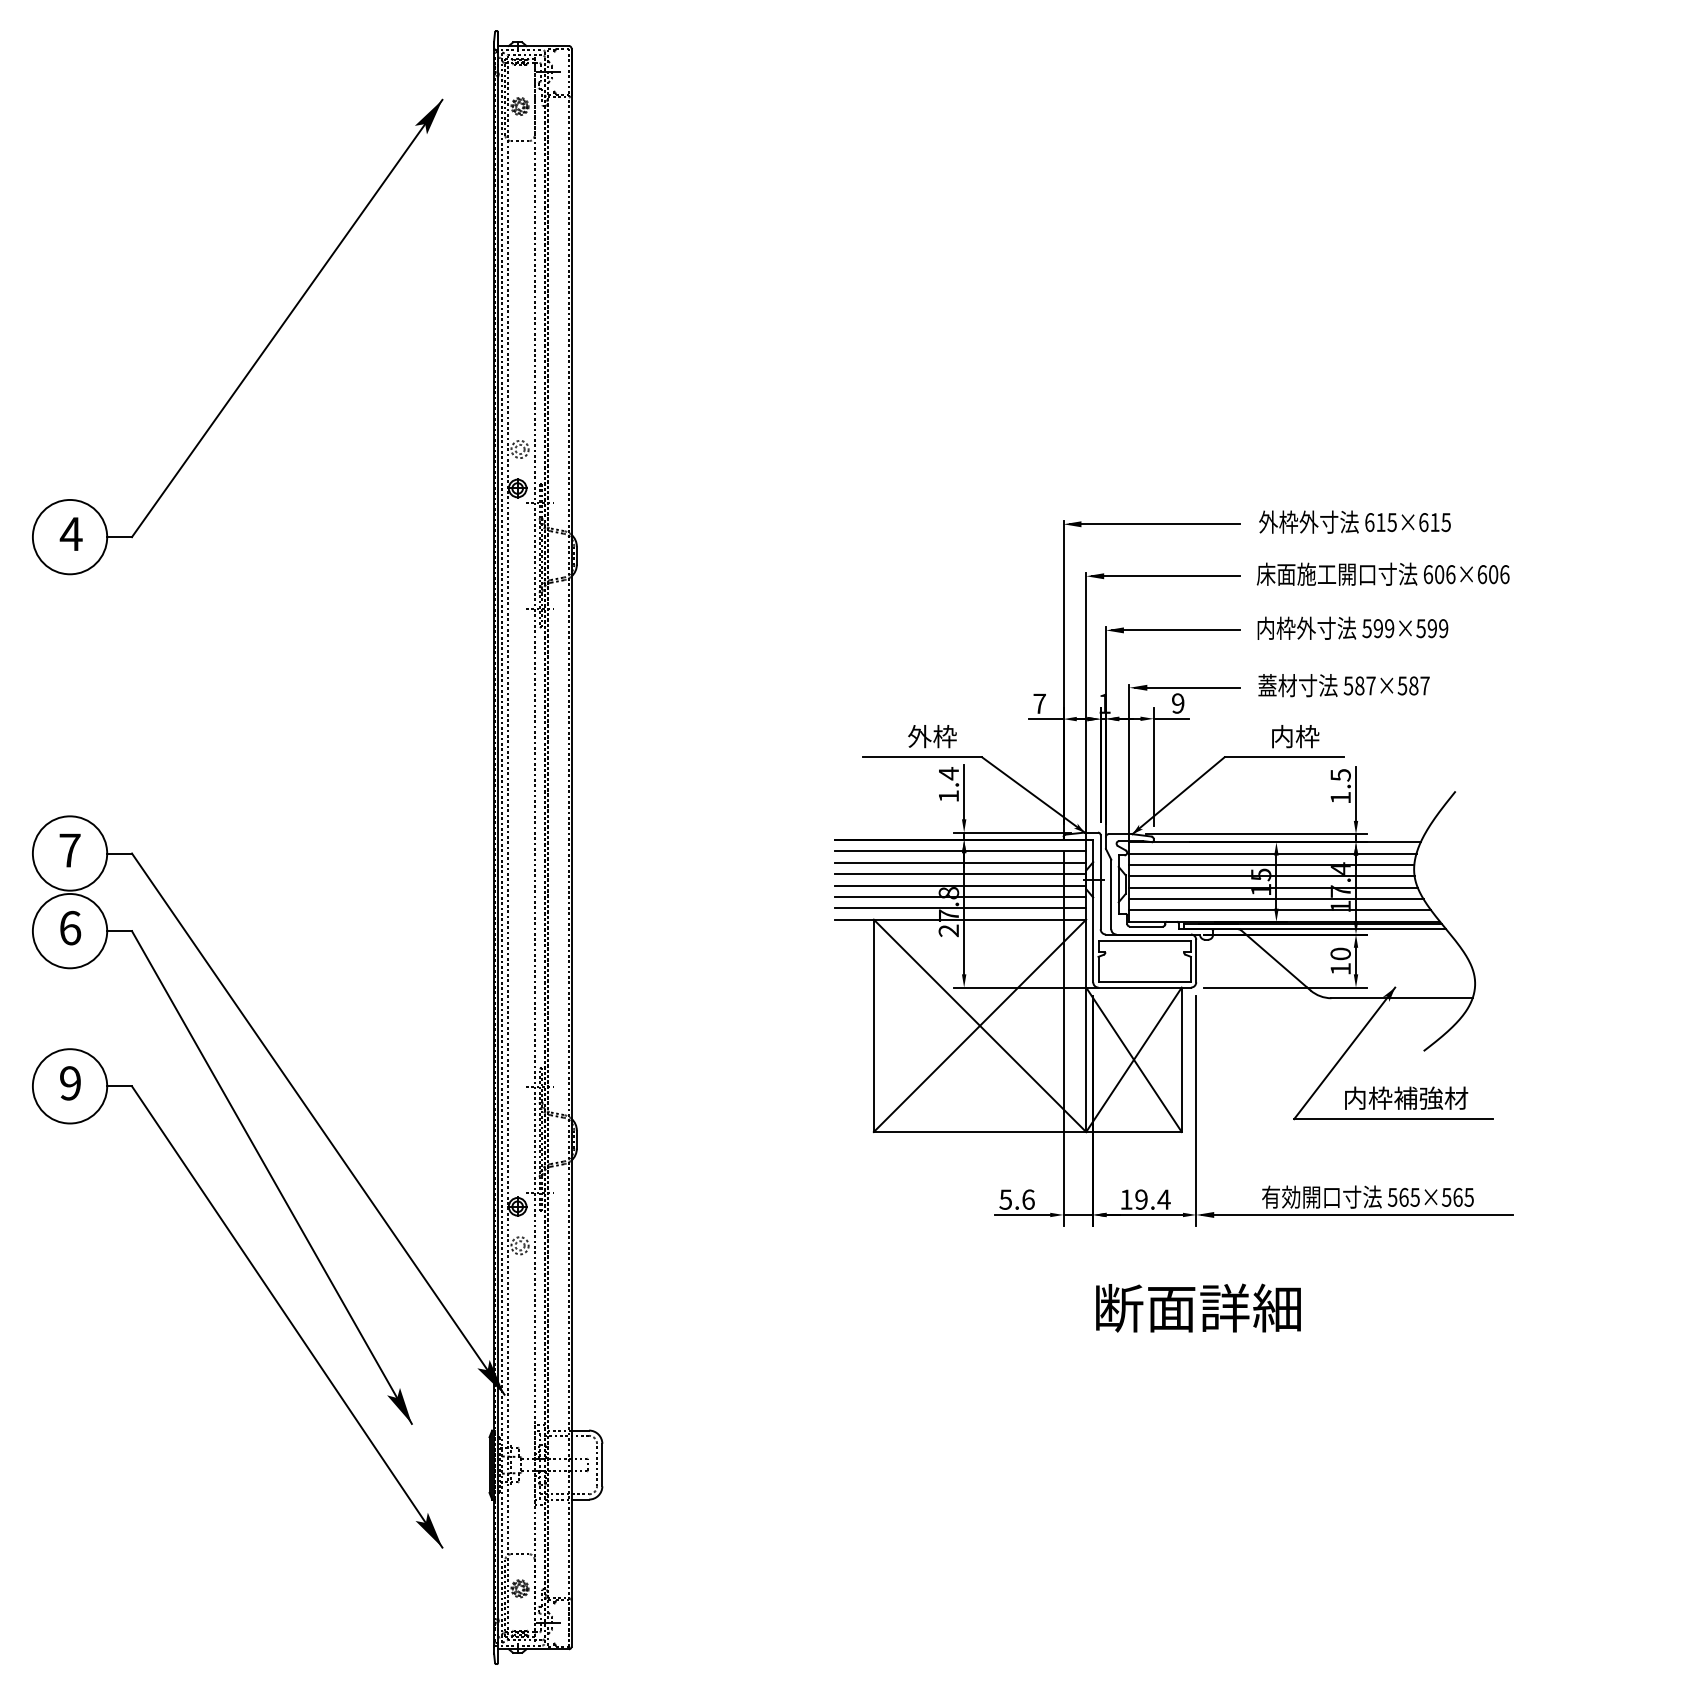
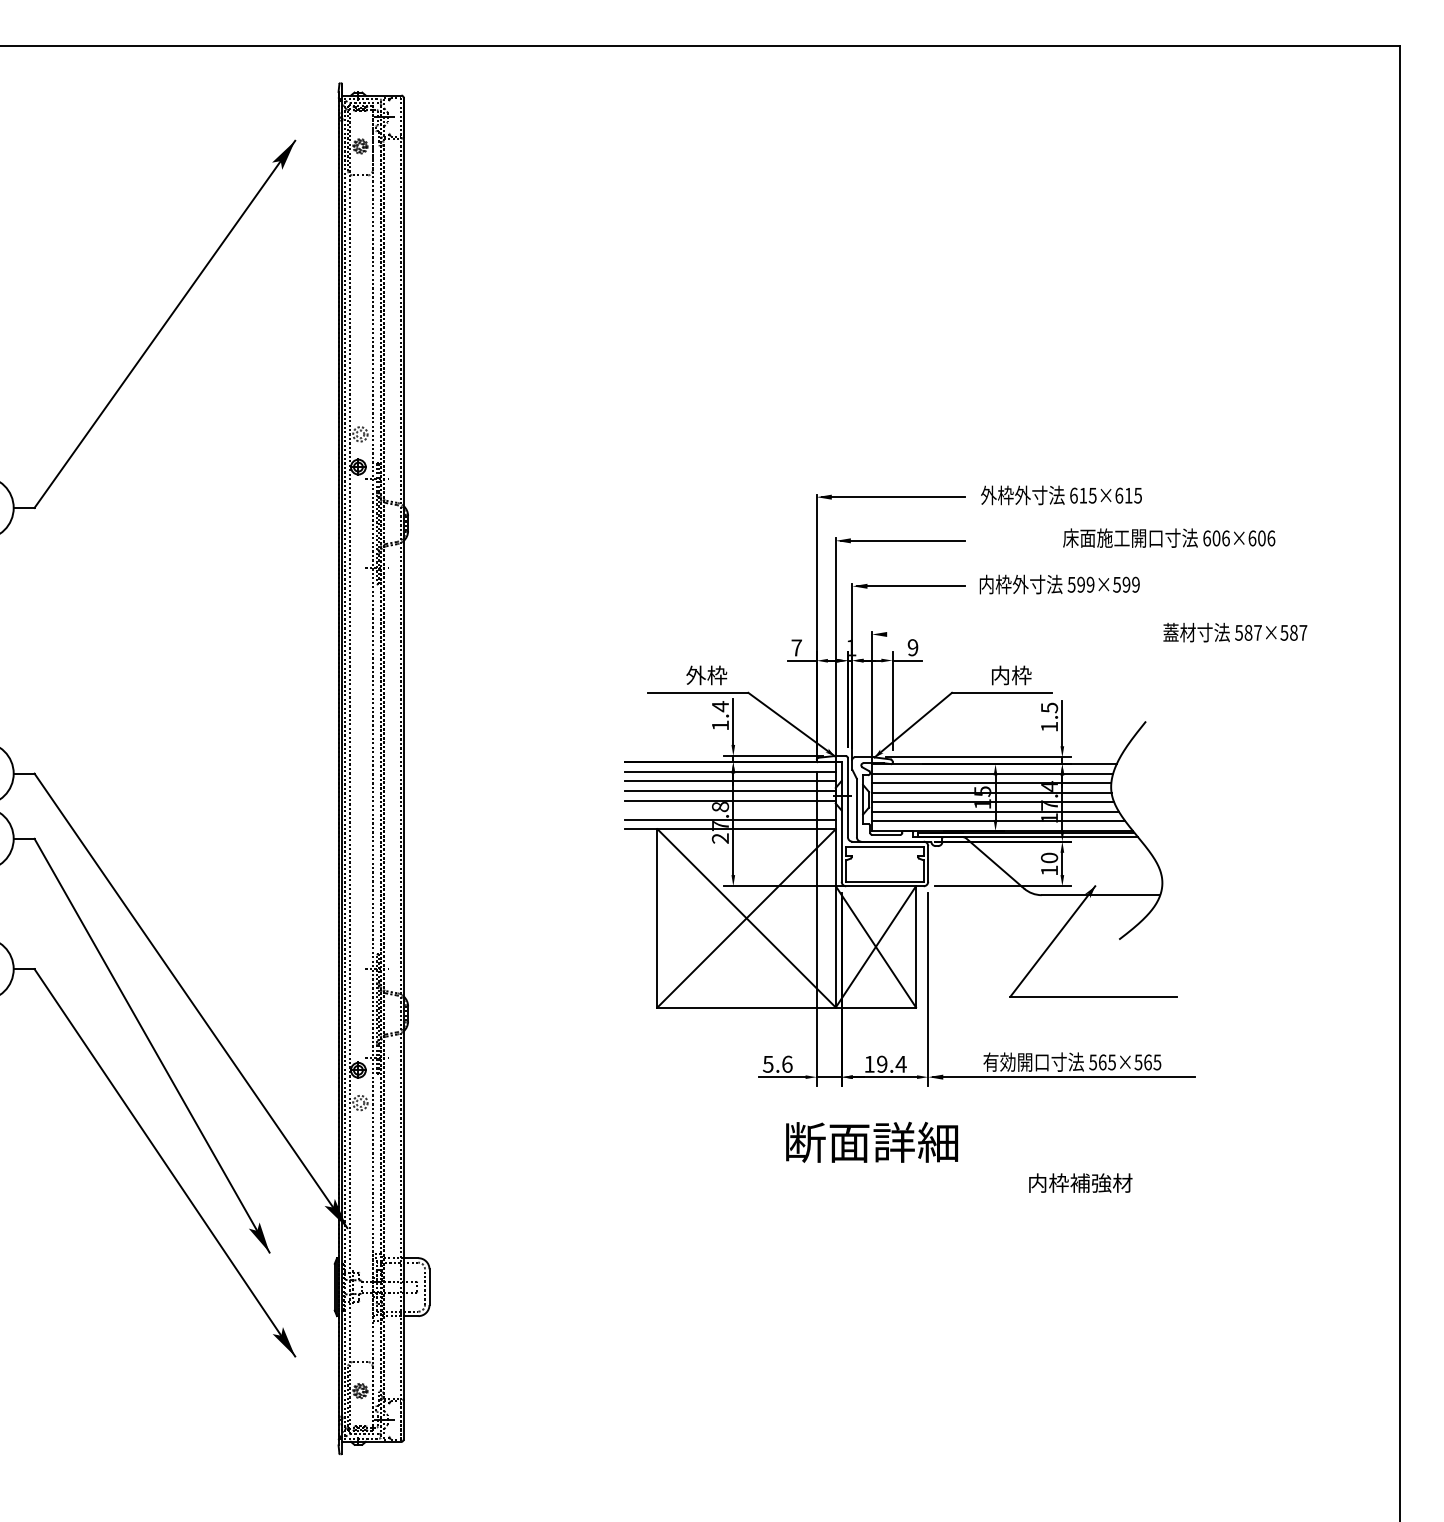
text: (1383, 573) -> (1169, 537), moved
text: (1344, 685) -> (1235, 632), moved
line: (1187, 687) -> (920, 634), removed
line: (959, 897) -> (729, 810), removed
text: (1406, 1097) -> (1080, 1182), moved
text: (1197, 1307) -> (871, 1141), moved

